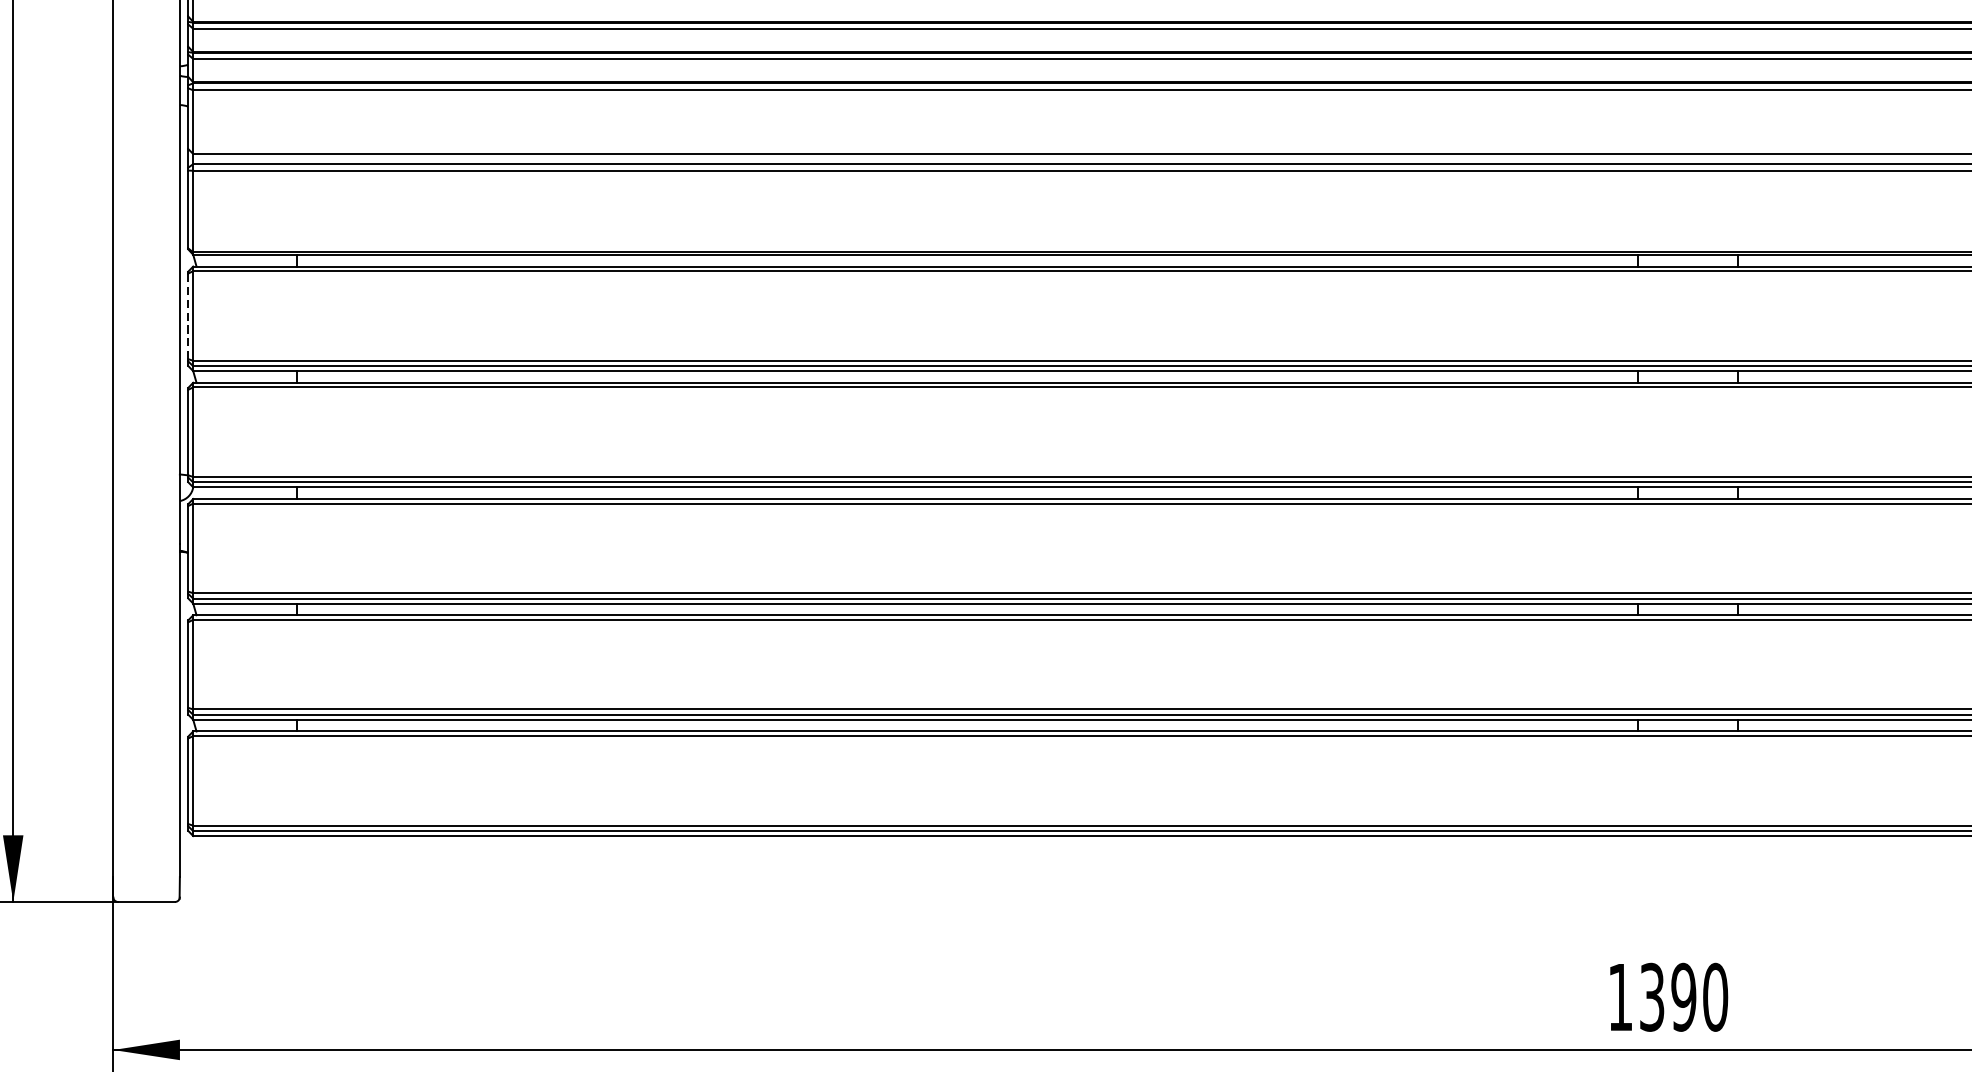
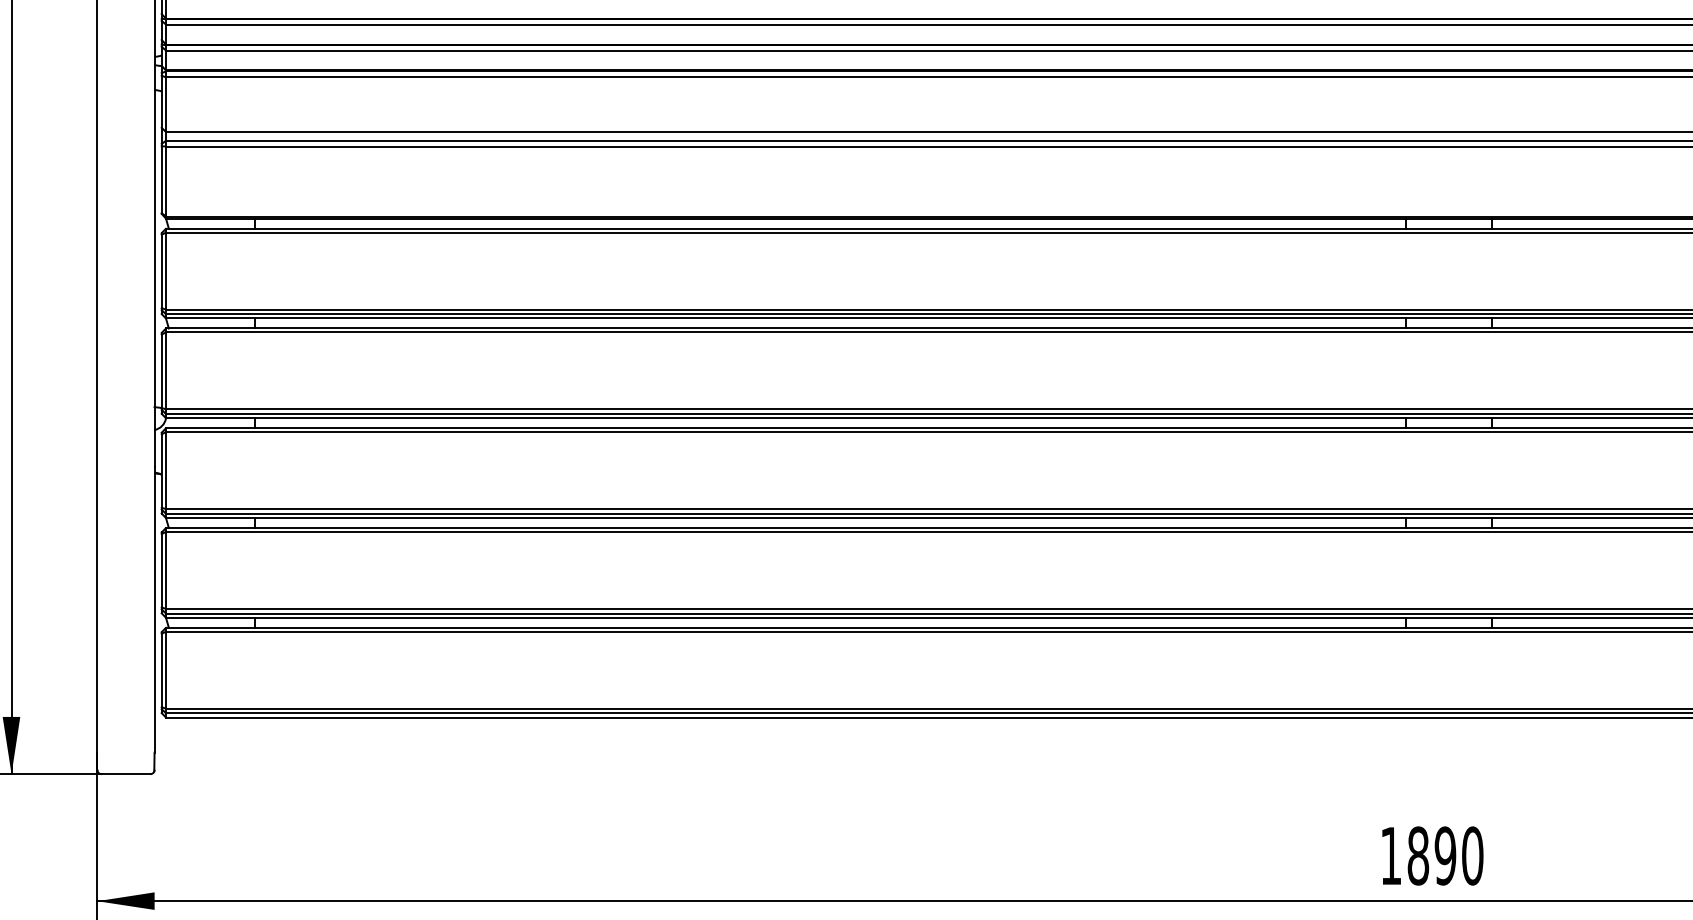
line: (187, 316) -> (161, 271), dashed -> solid
text: (1652, 996) -> (1418, 855), 1390 -> 1890

